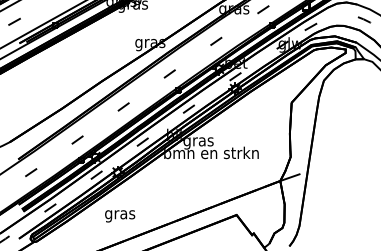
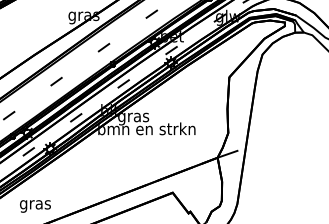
text: (120, 216) -> (35, 206), moved

